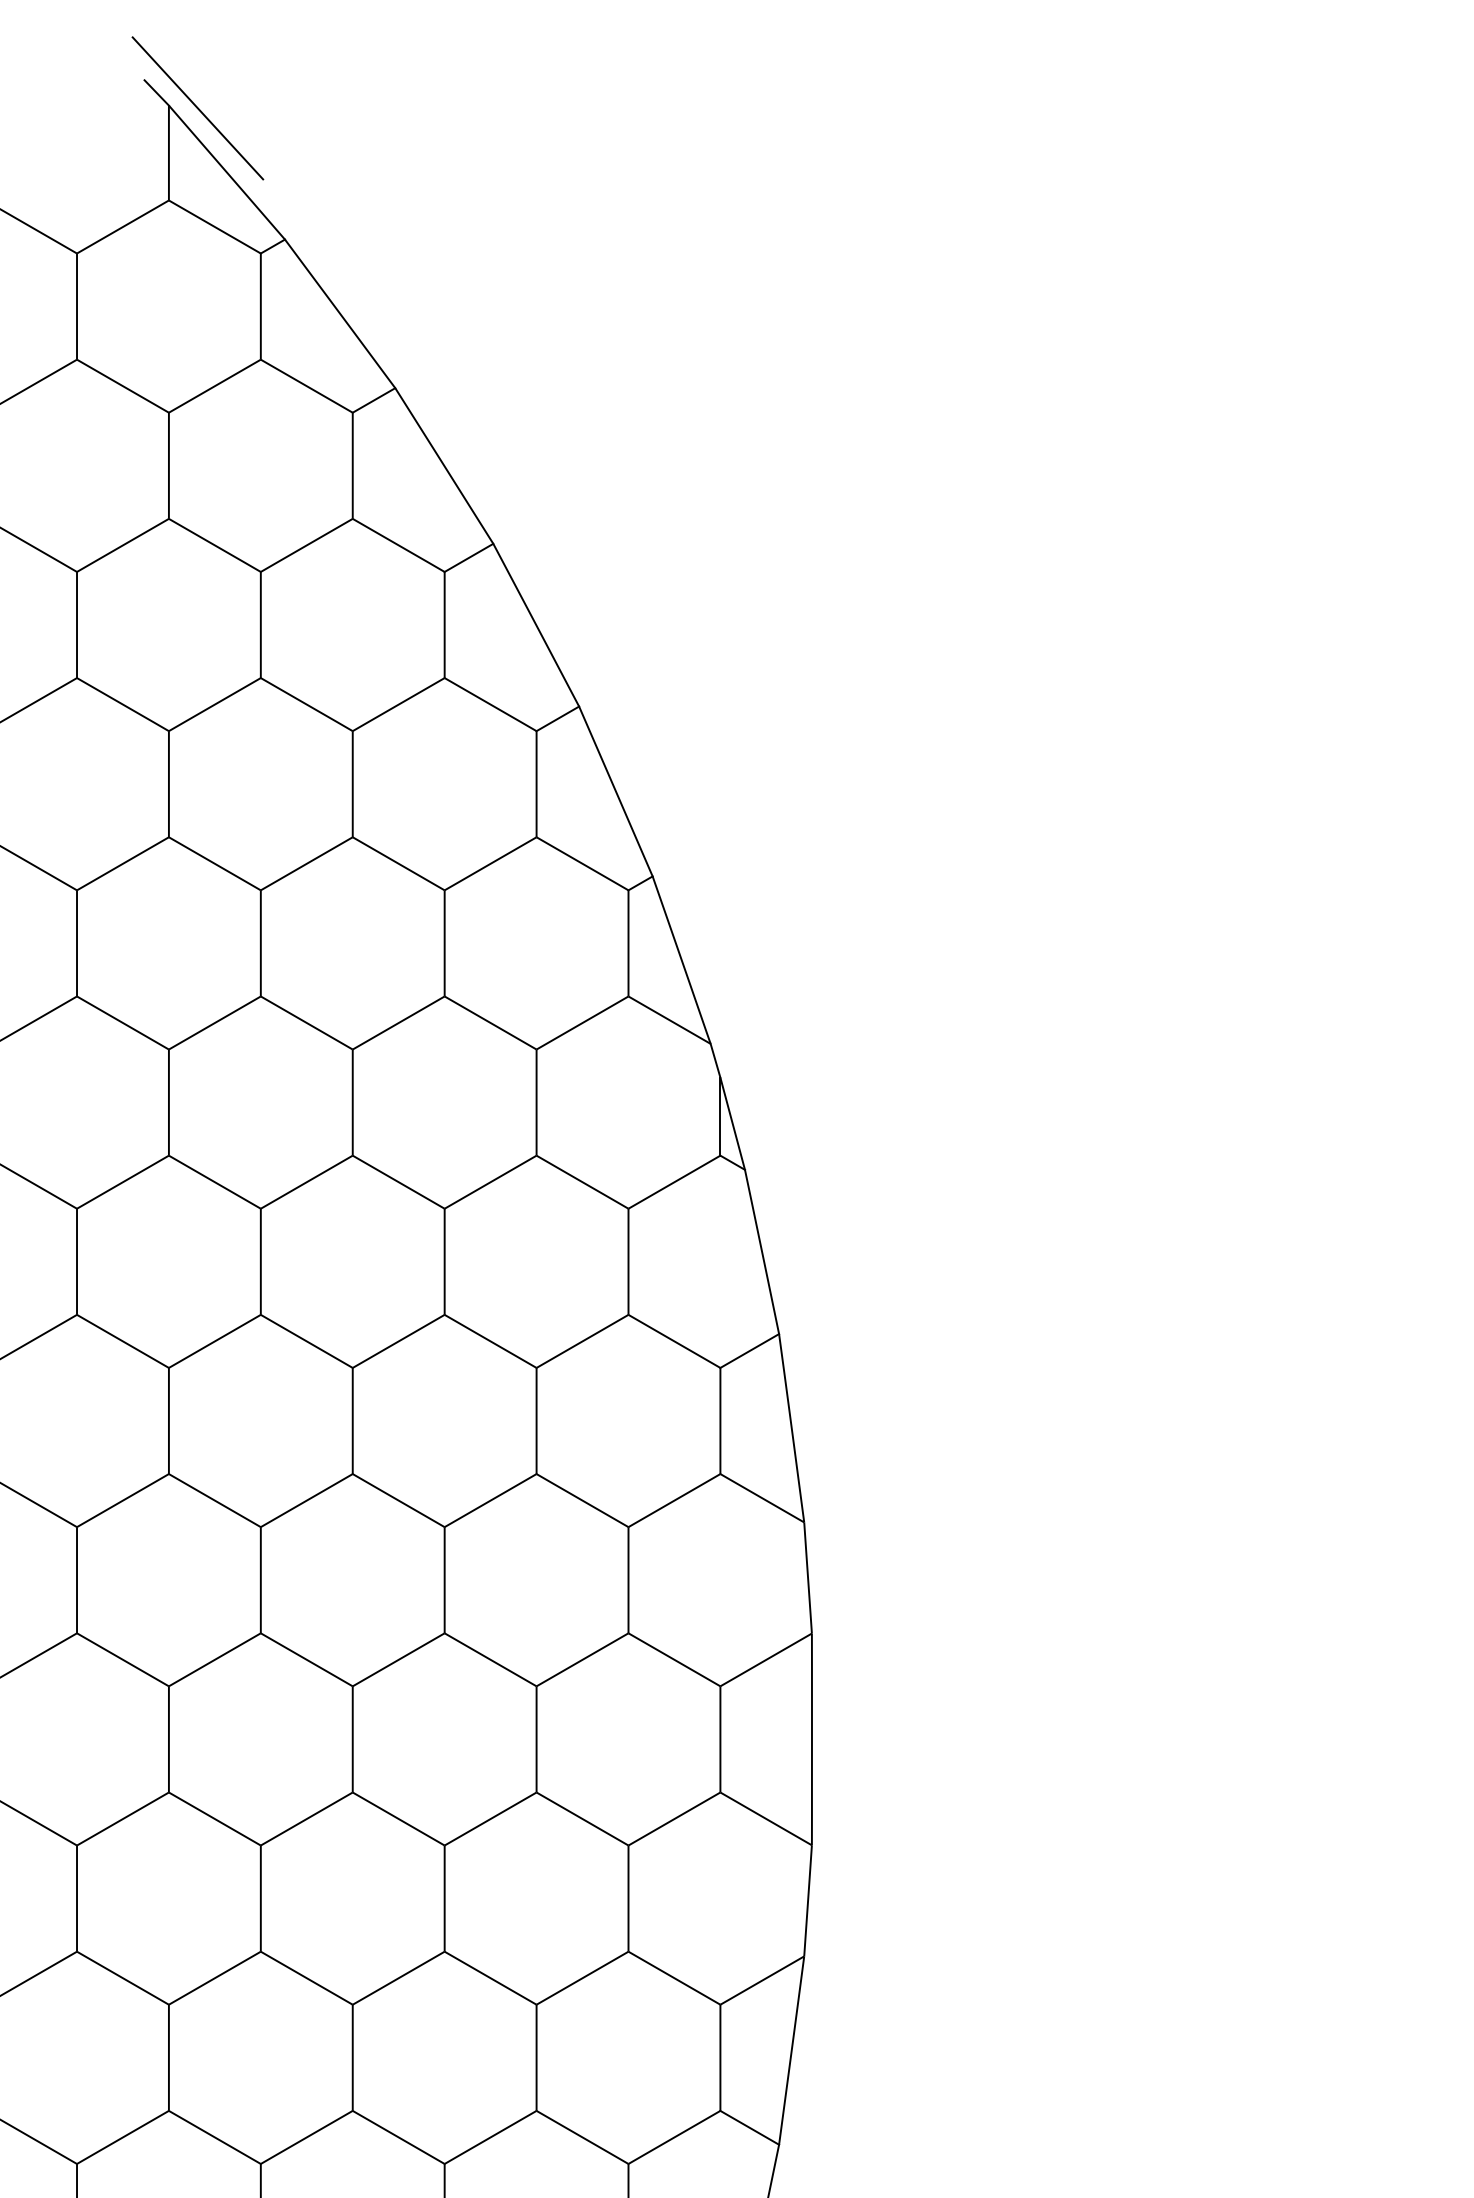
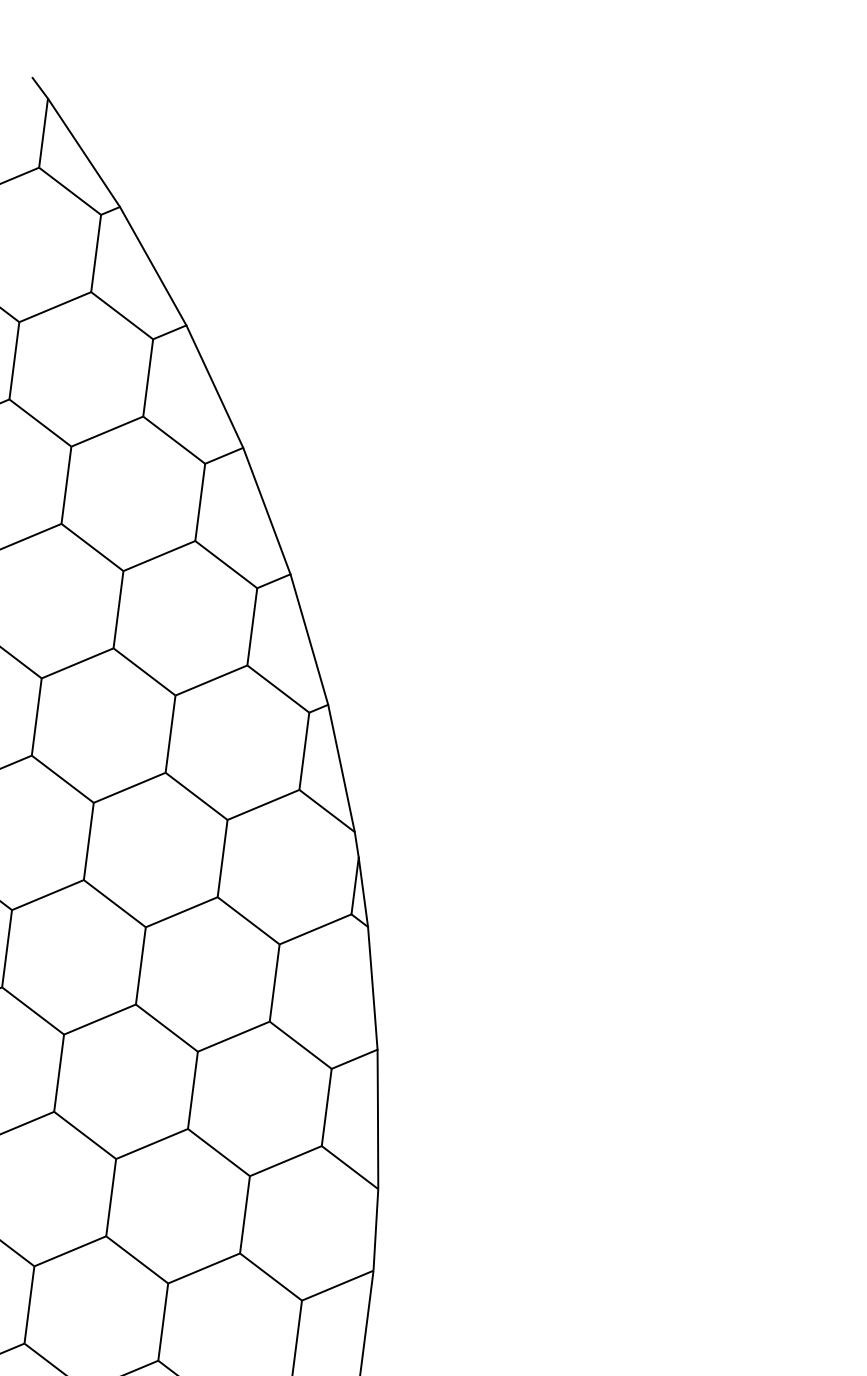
line: (197, 108) -> (68, 103), removed

